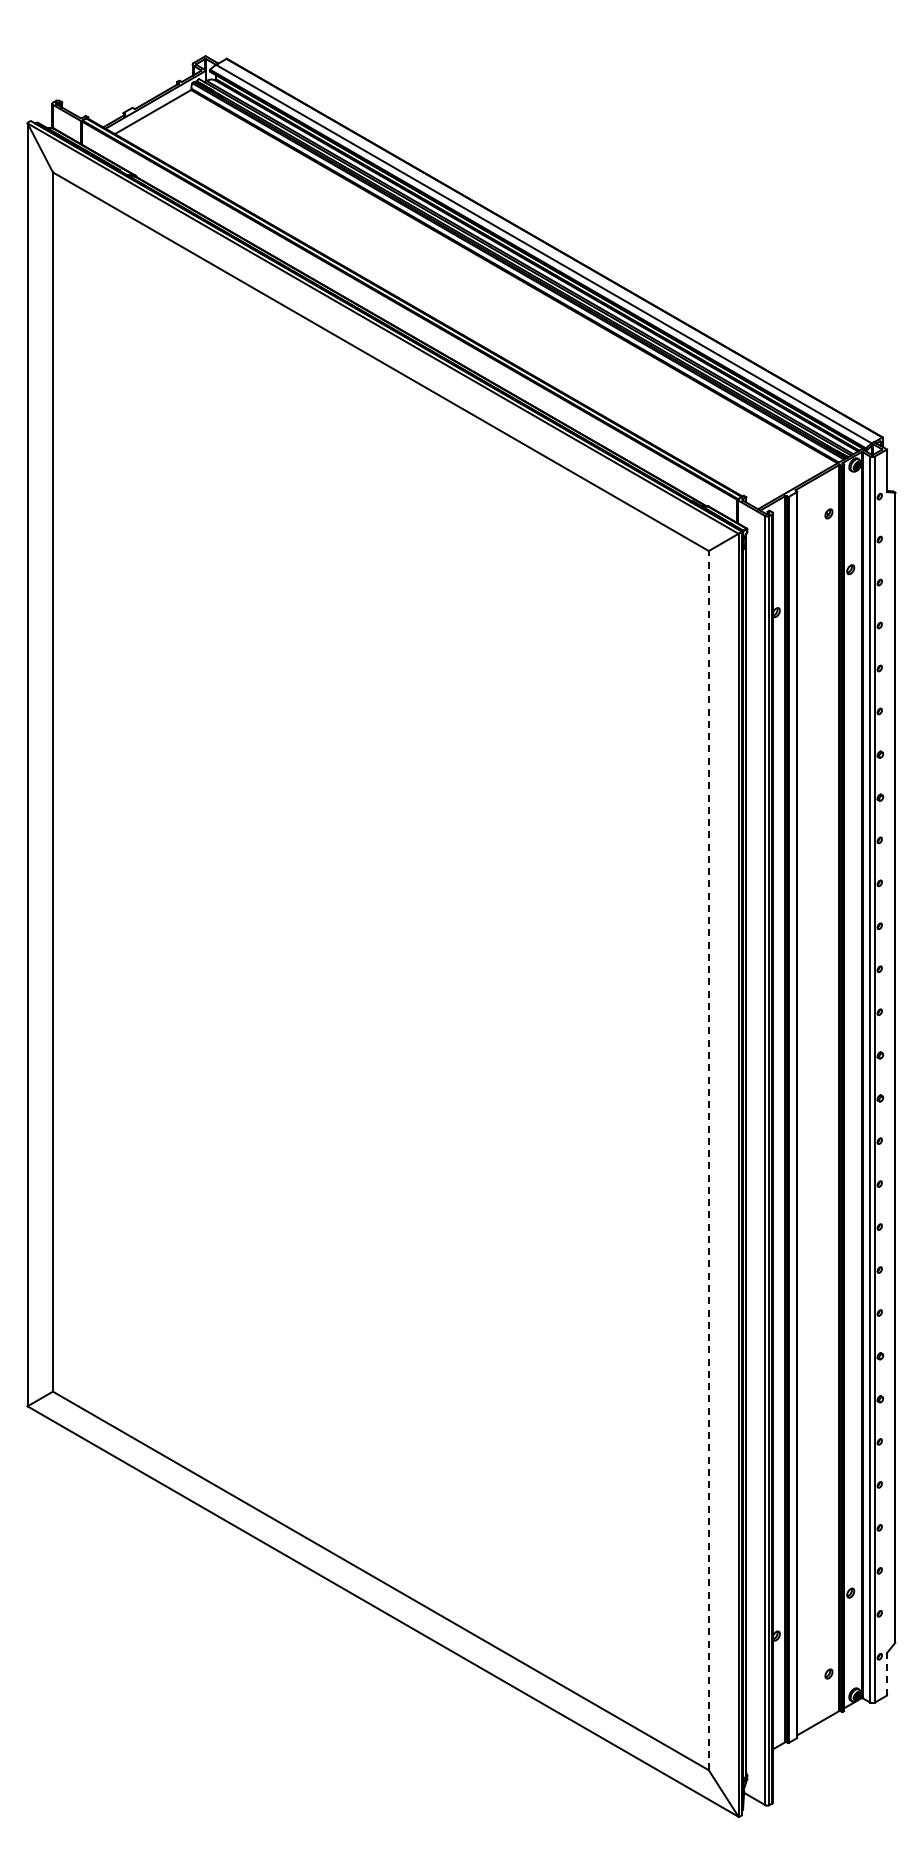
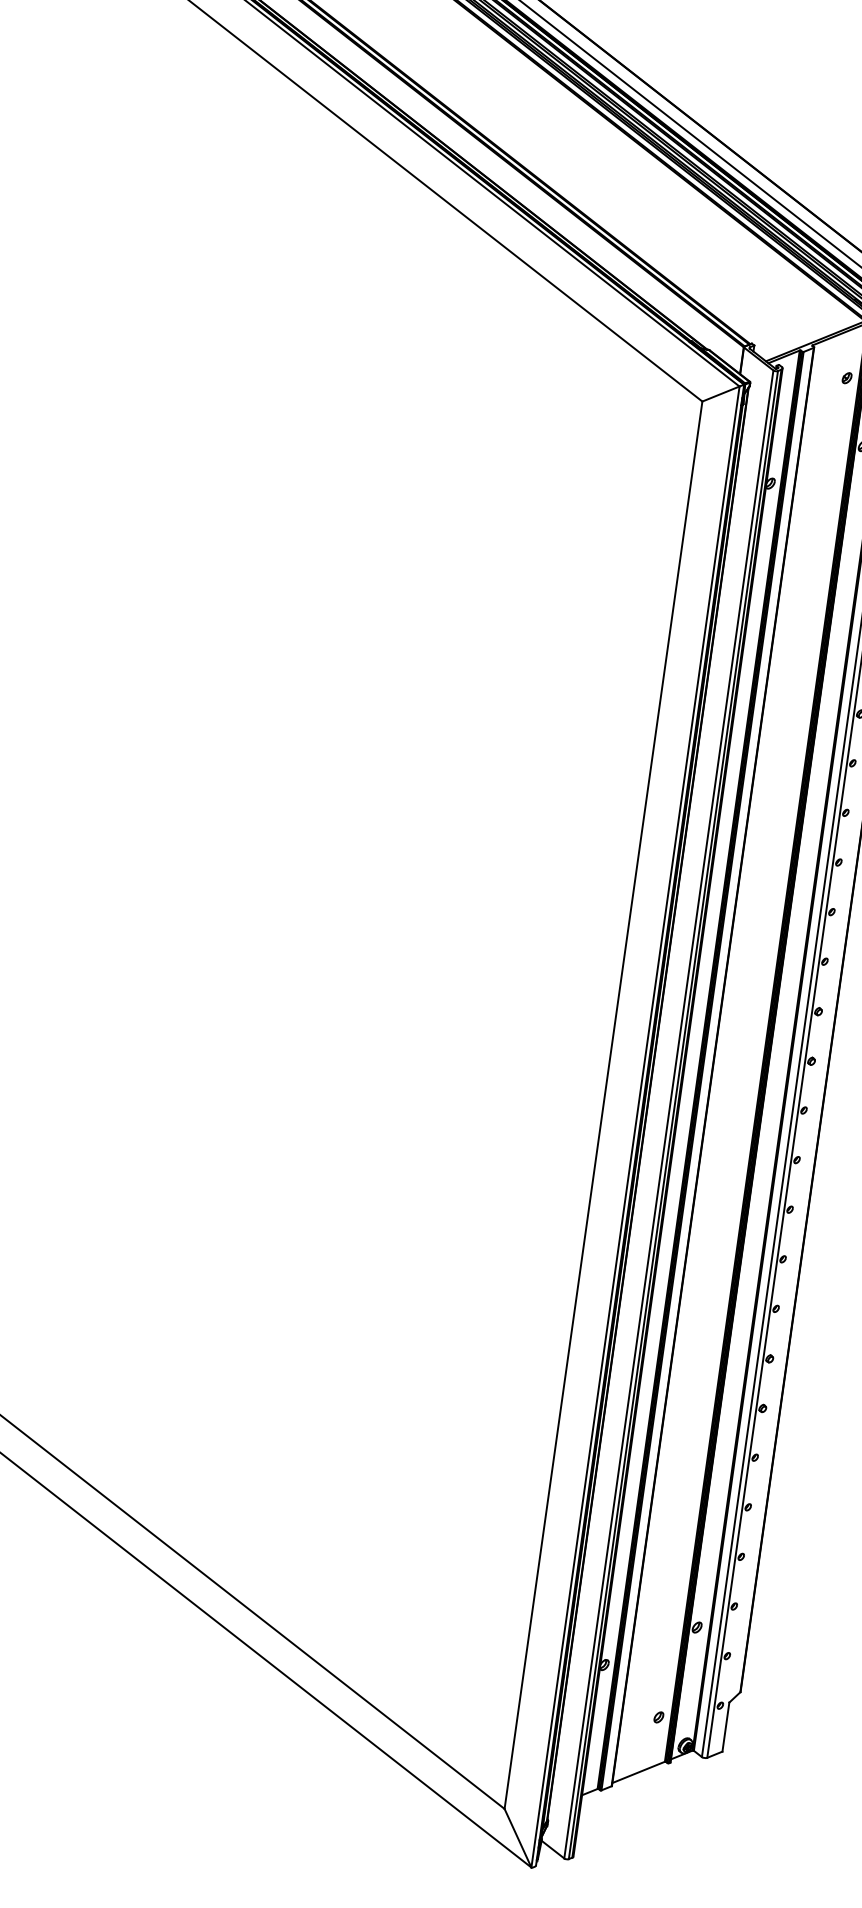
line: (708, 1160) -> (603, 1105), dashed -> solid
line: (887, 1673) -> (726, 1726), dashed -> solid

